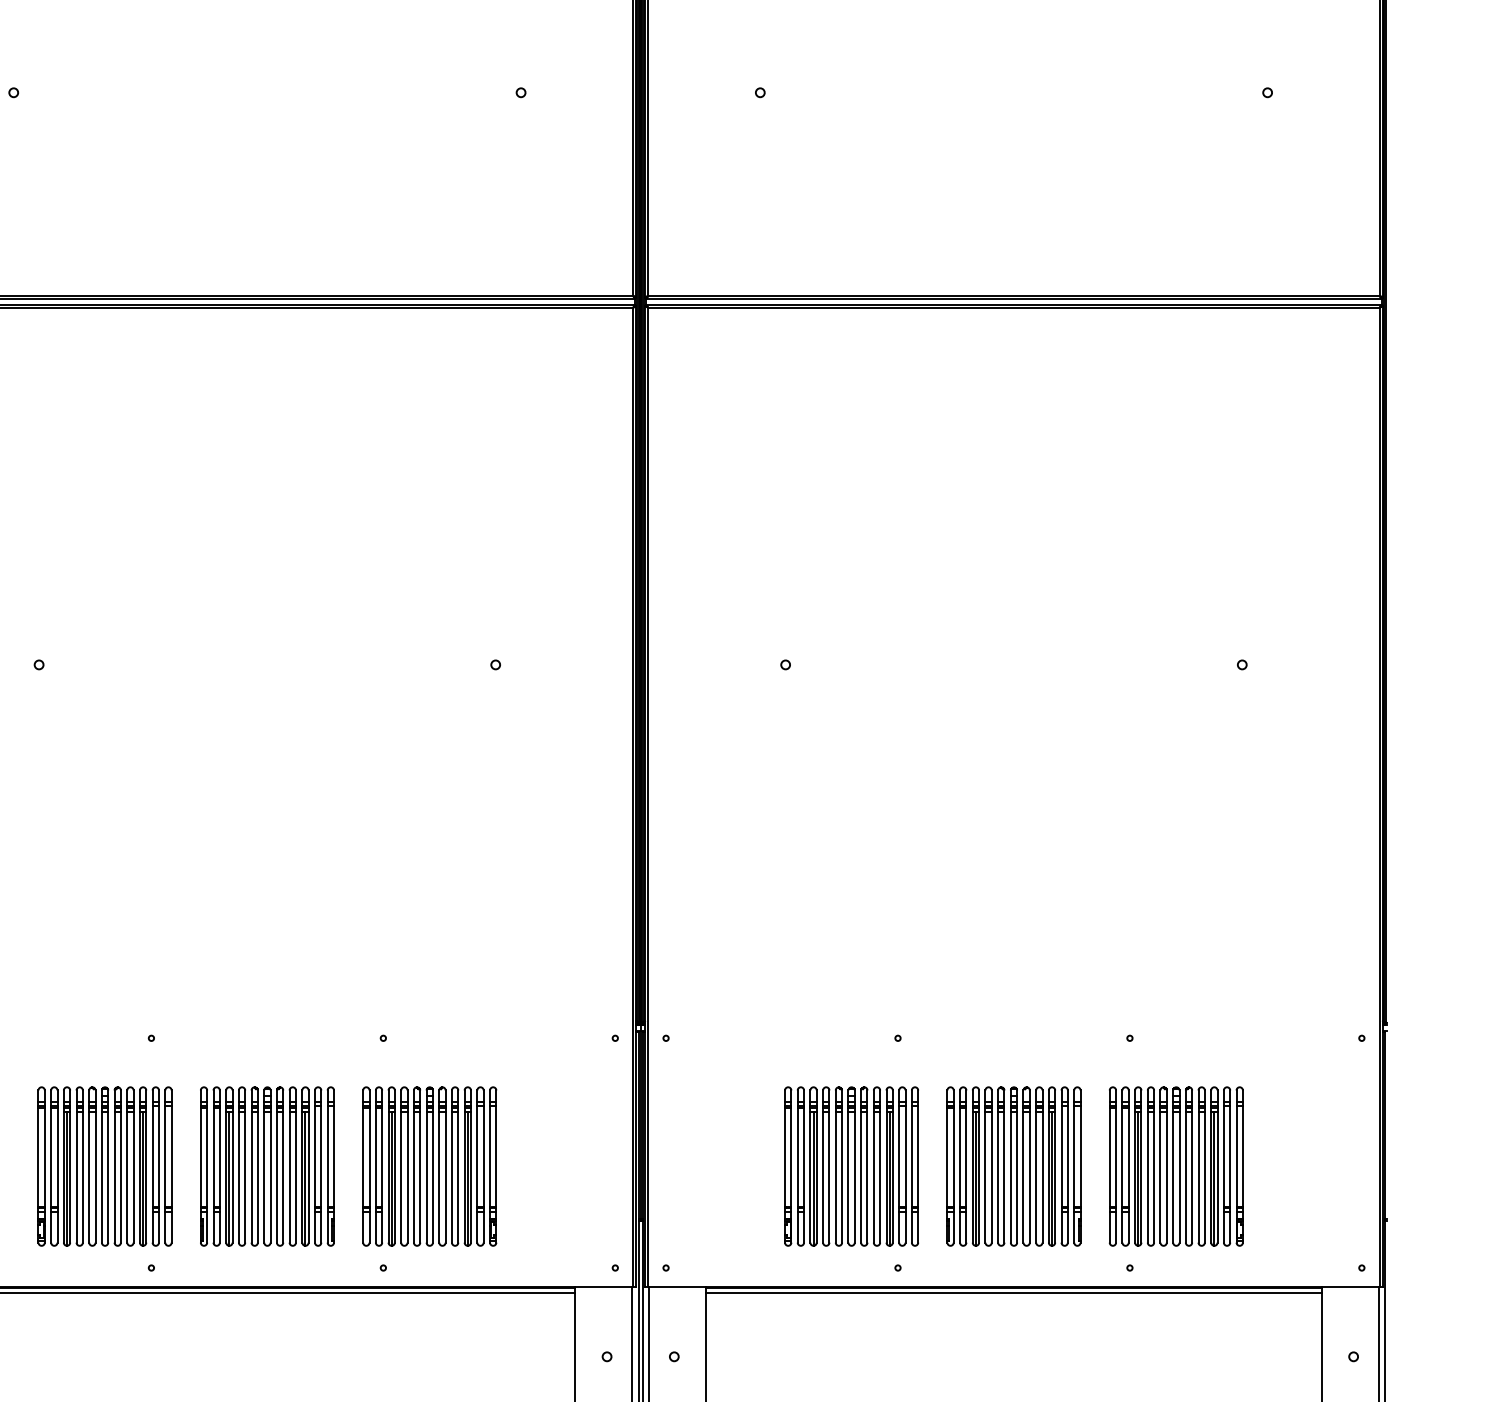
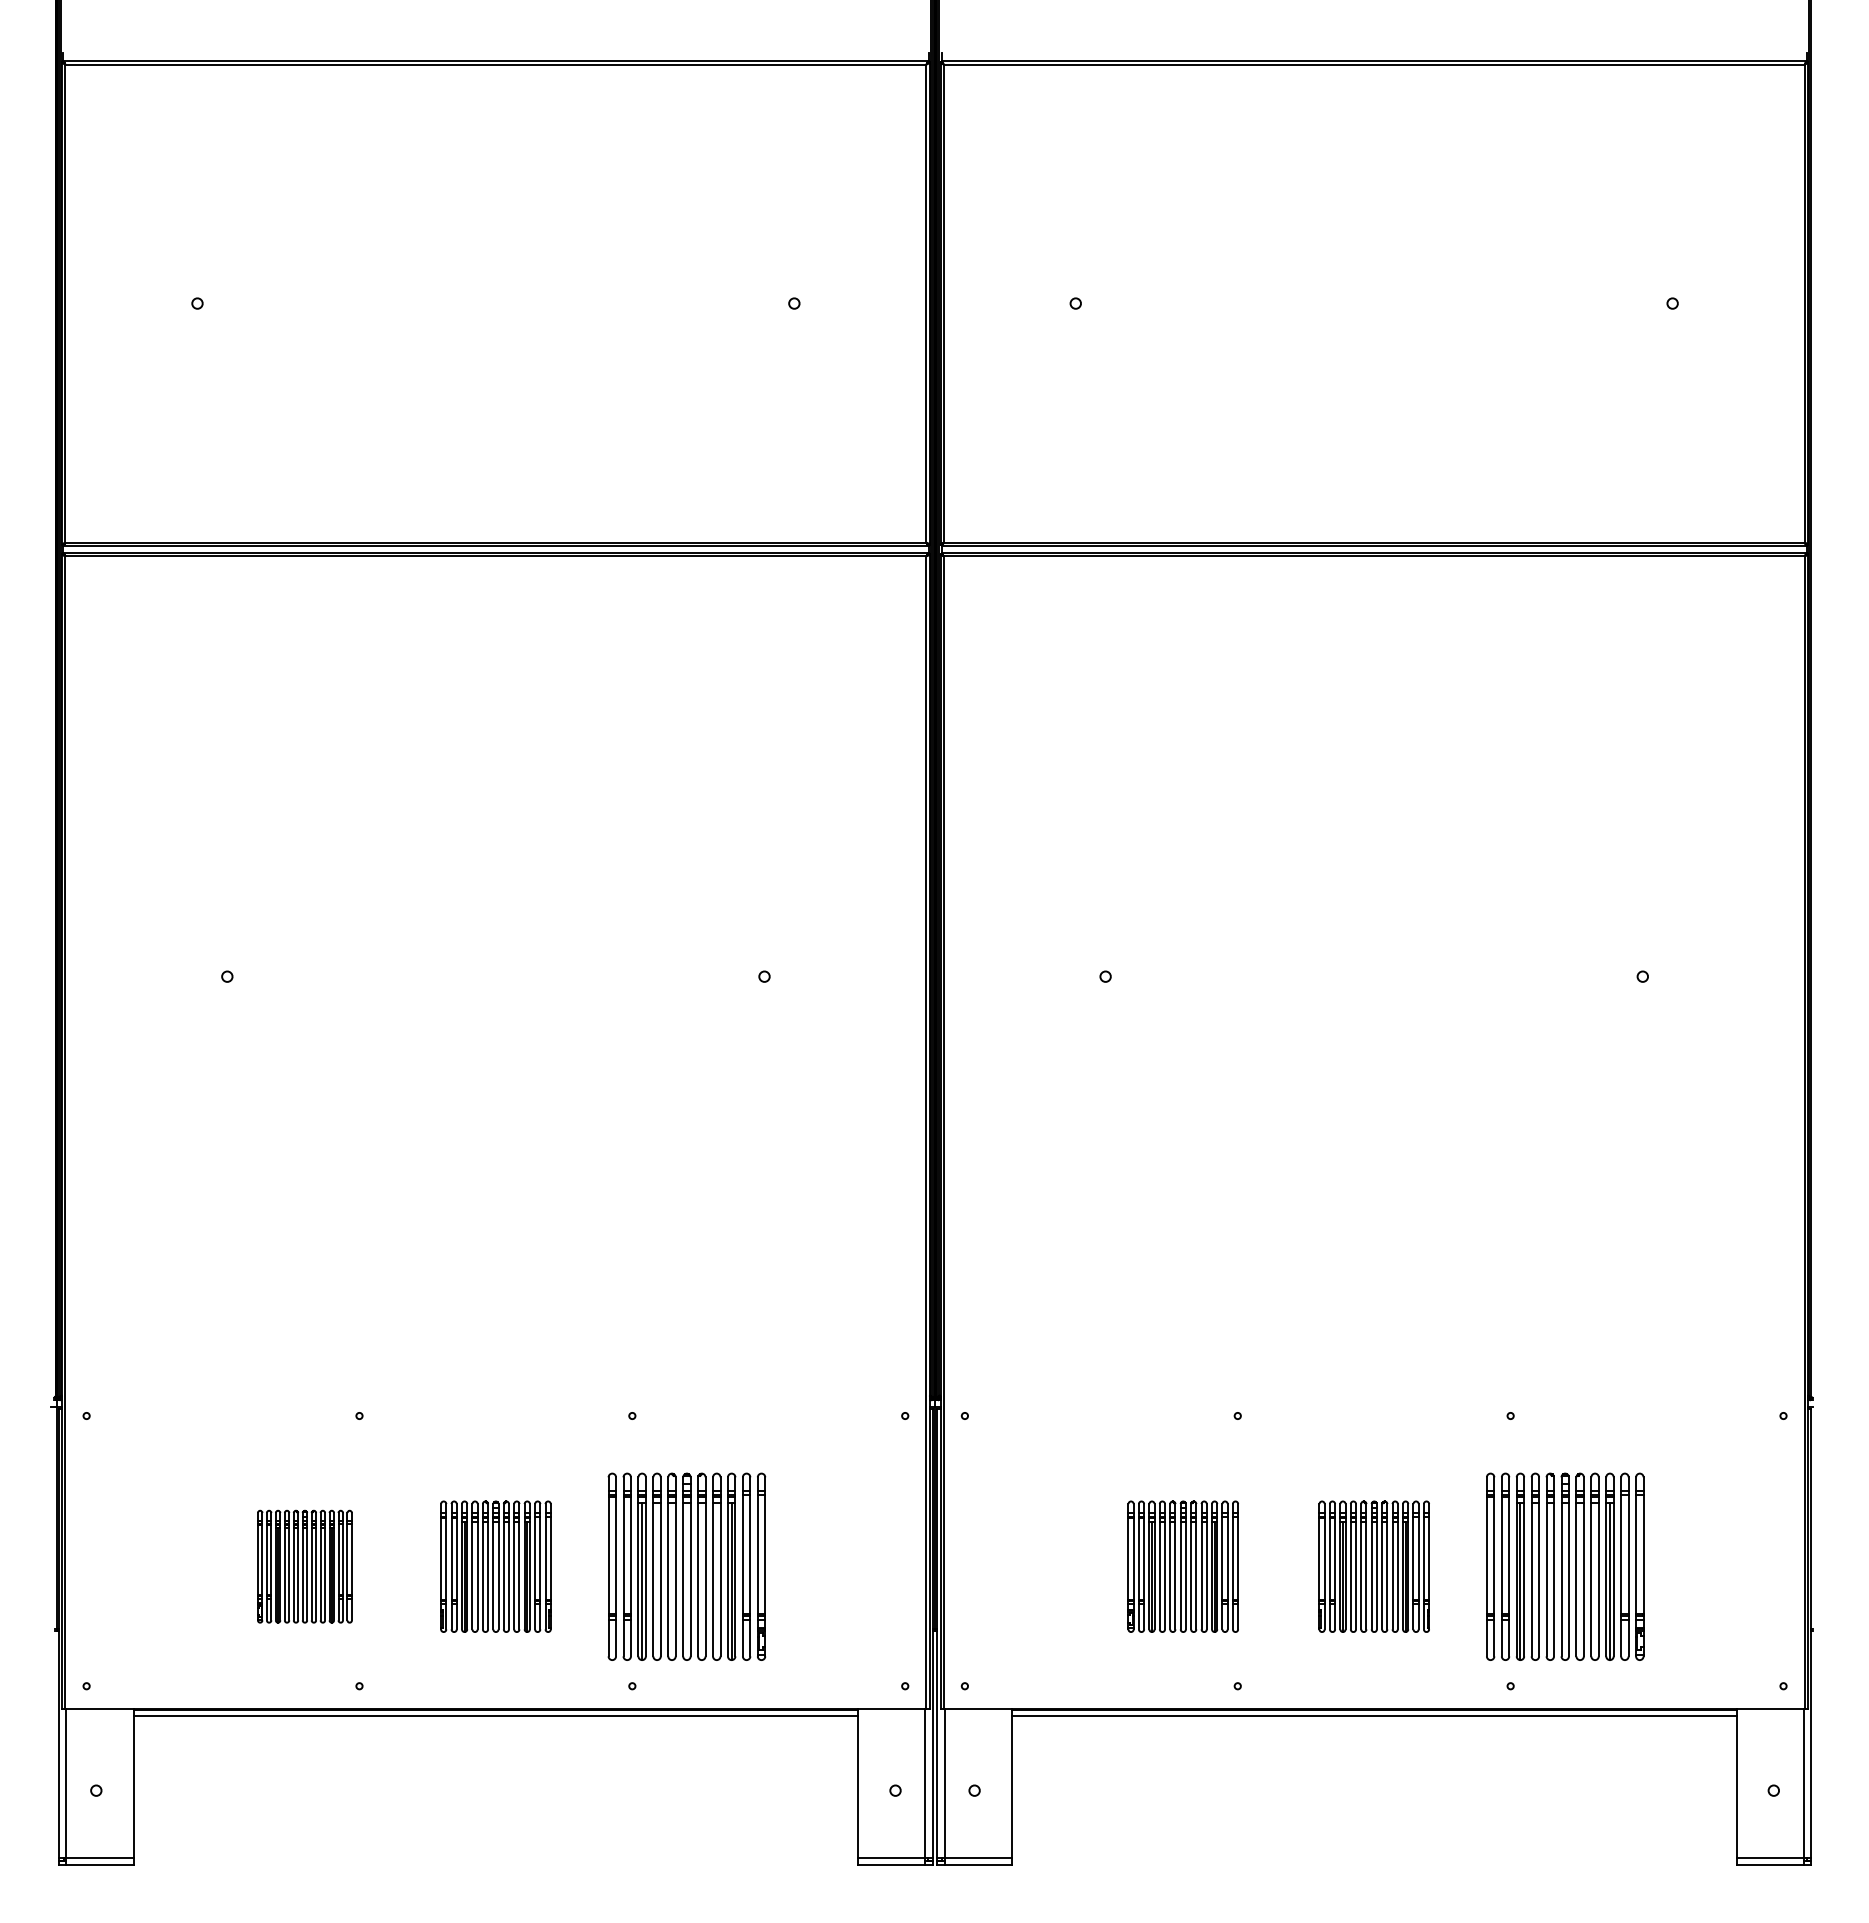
part: (104, 1166) -> (304, 1566), size x0.6
part: (267, 1166) -> (495, 1566), size x0.7
part: (851, 1166) -> (1183, 1566), size x0.7
part: (1014, 1166) -> (1374, 1566), size x0.7

